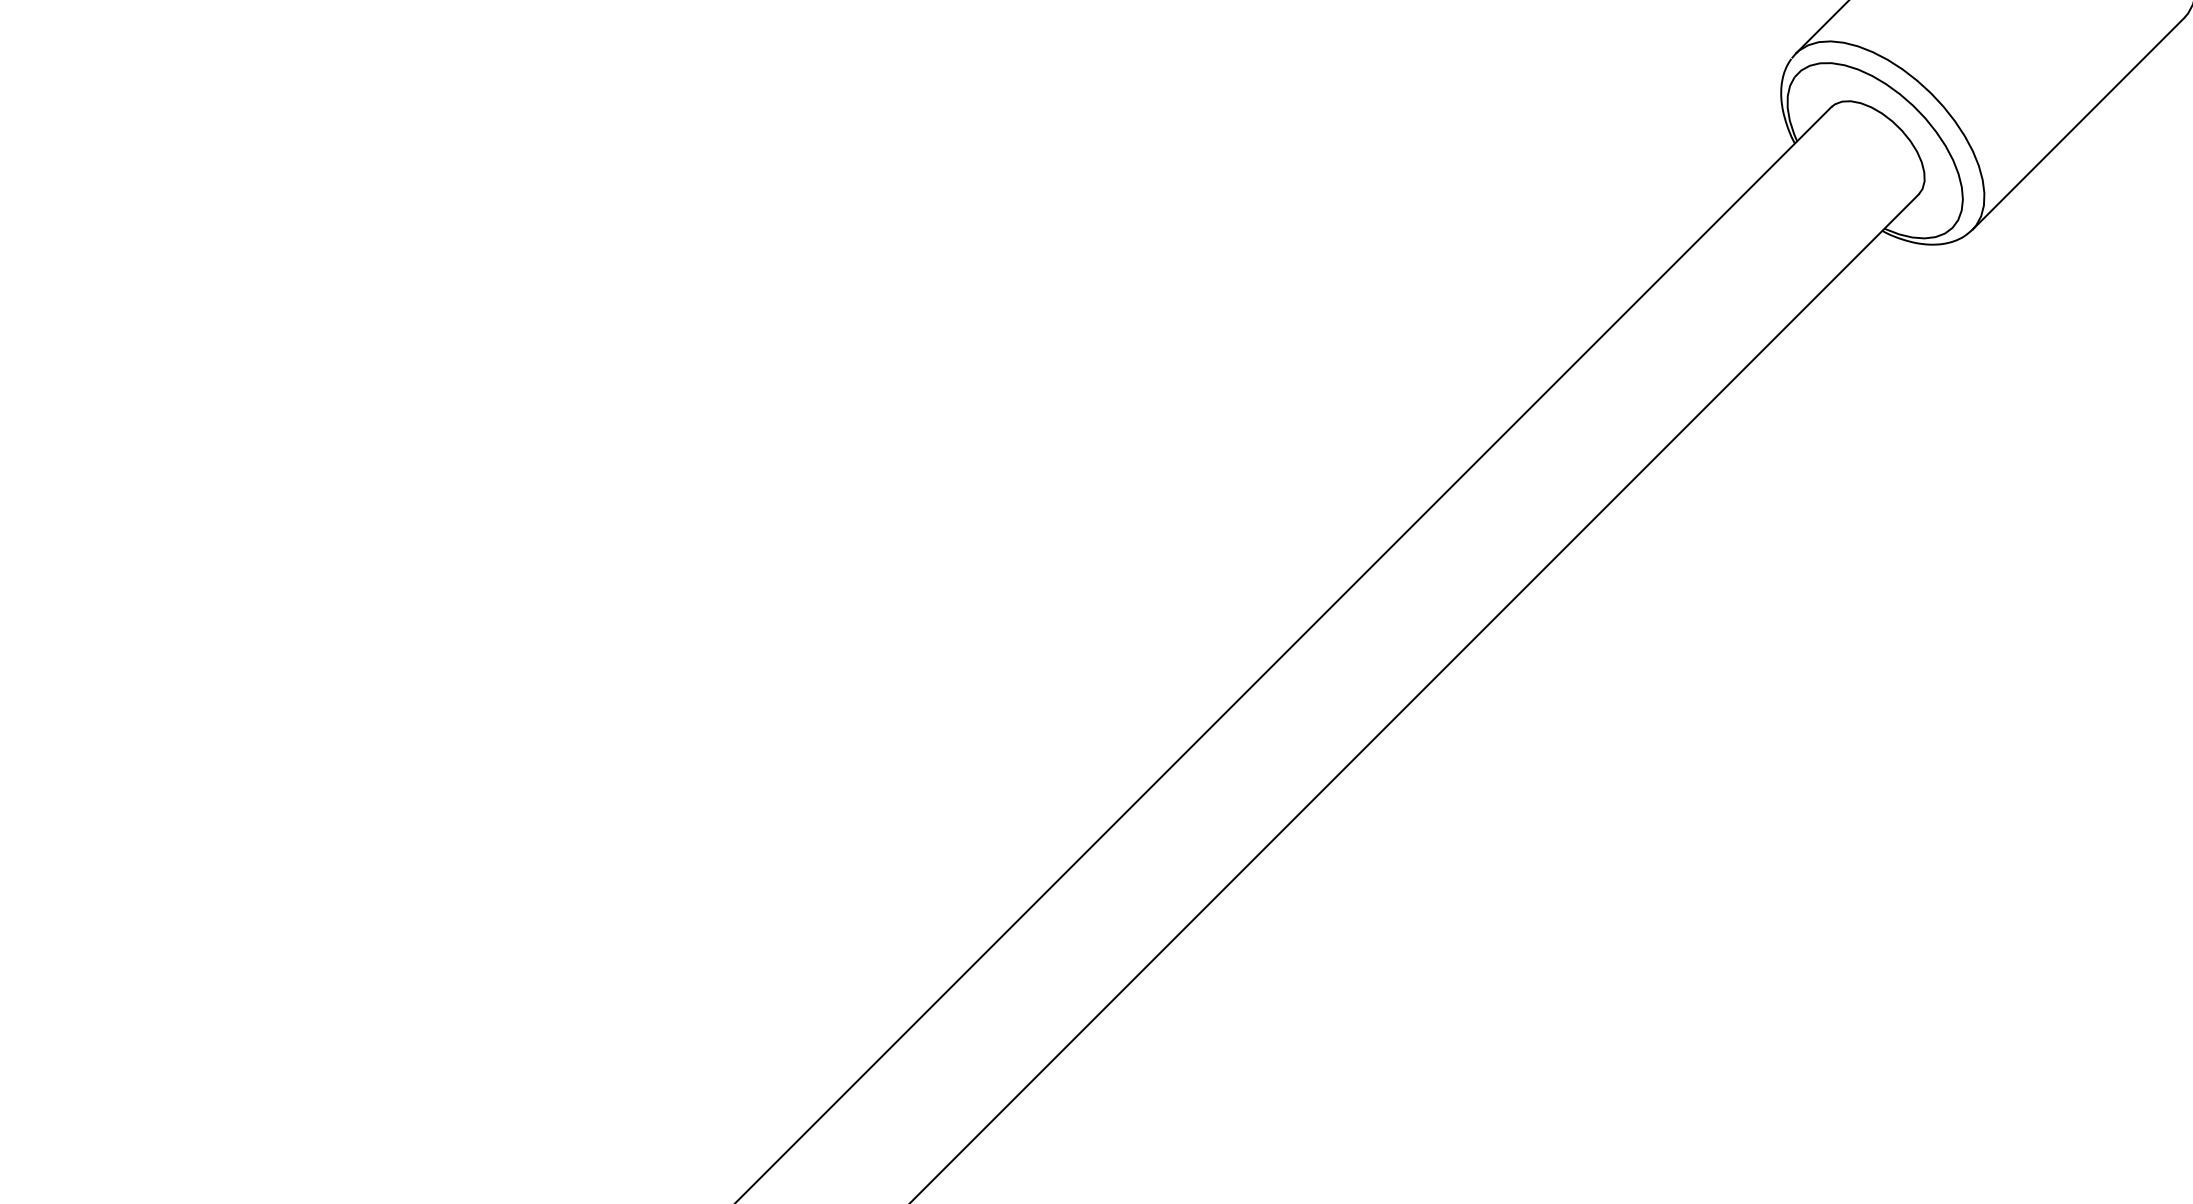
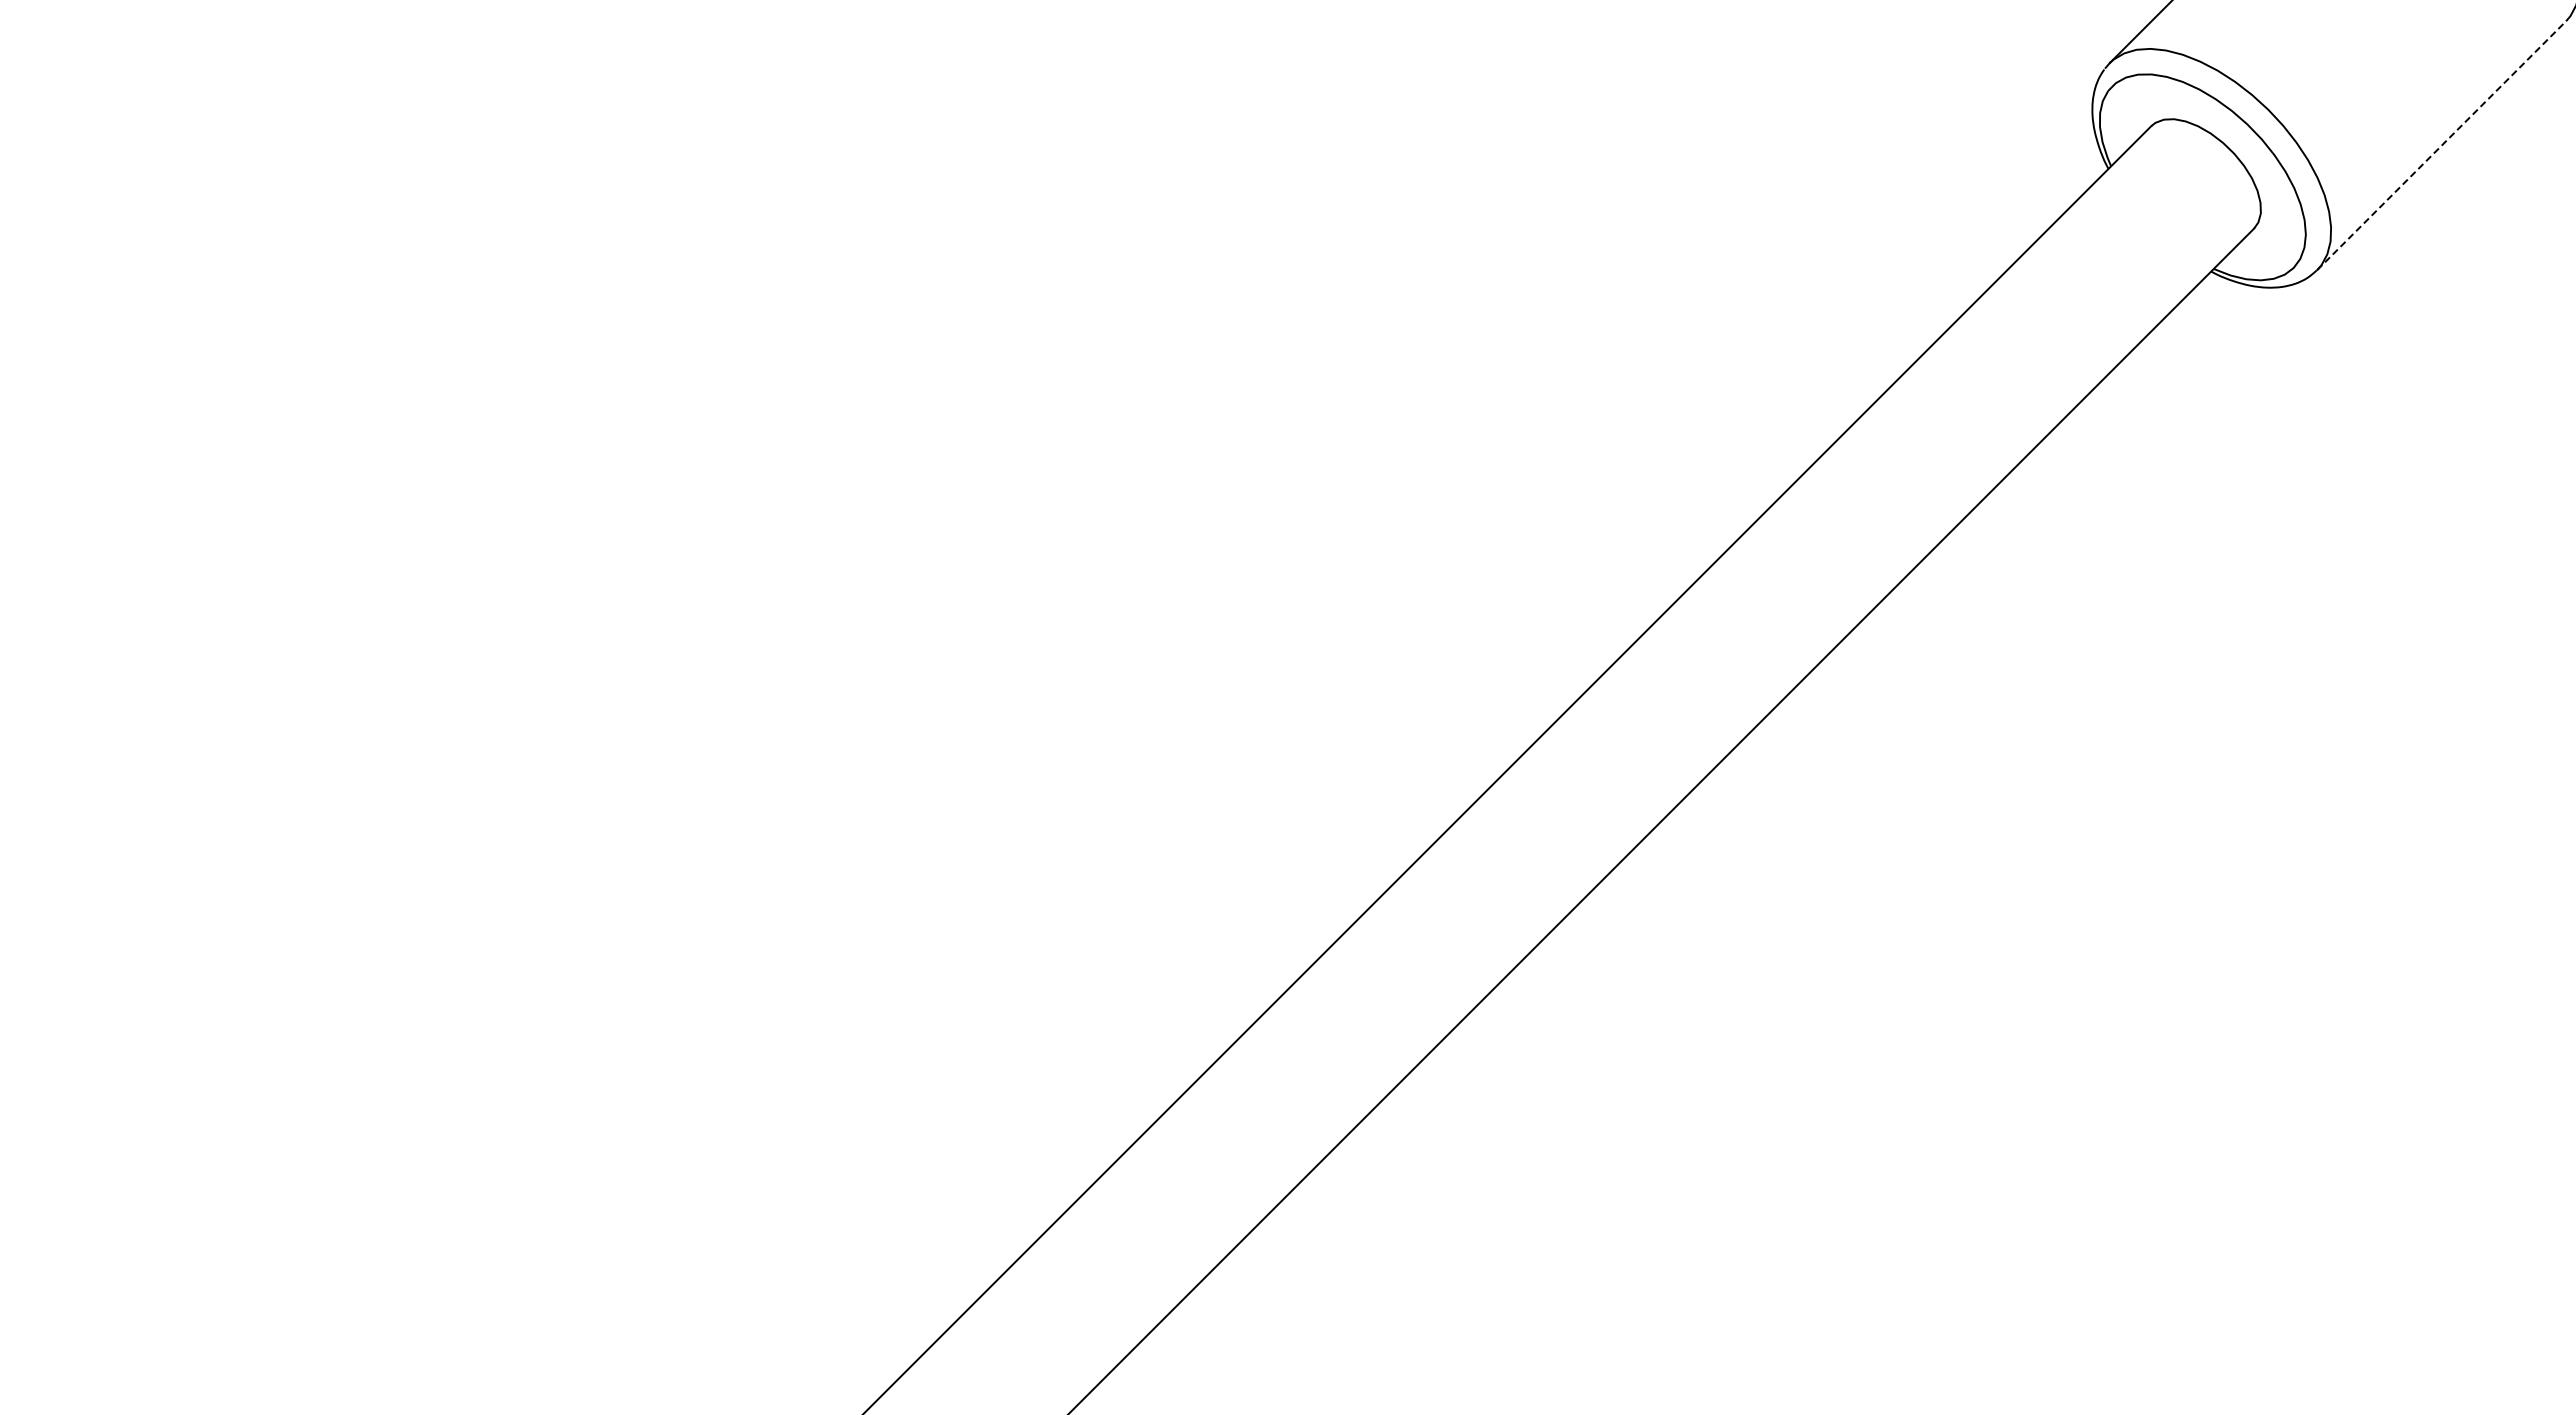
line: (2078, 123) -> (2441, 145), solid -> dashed

